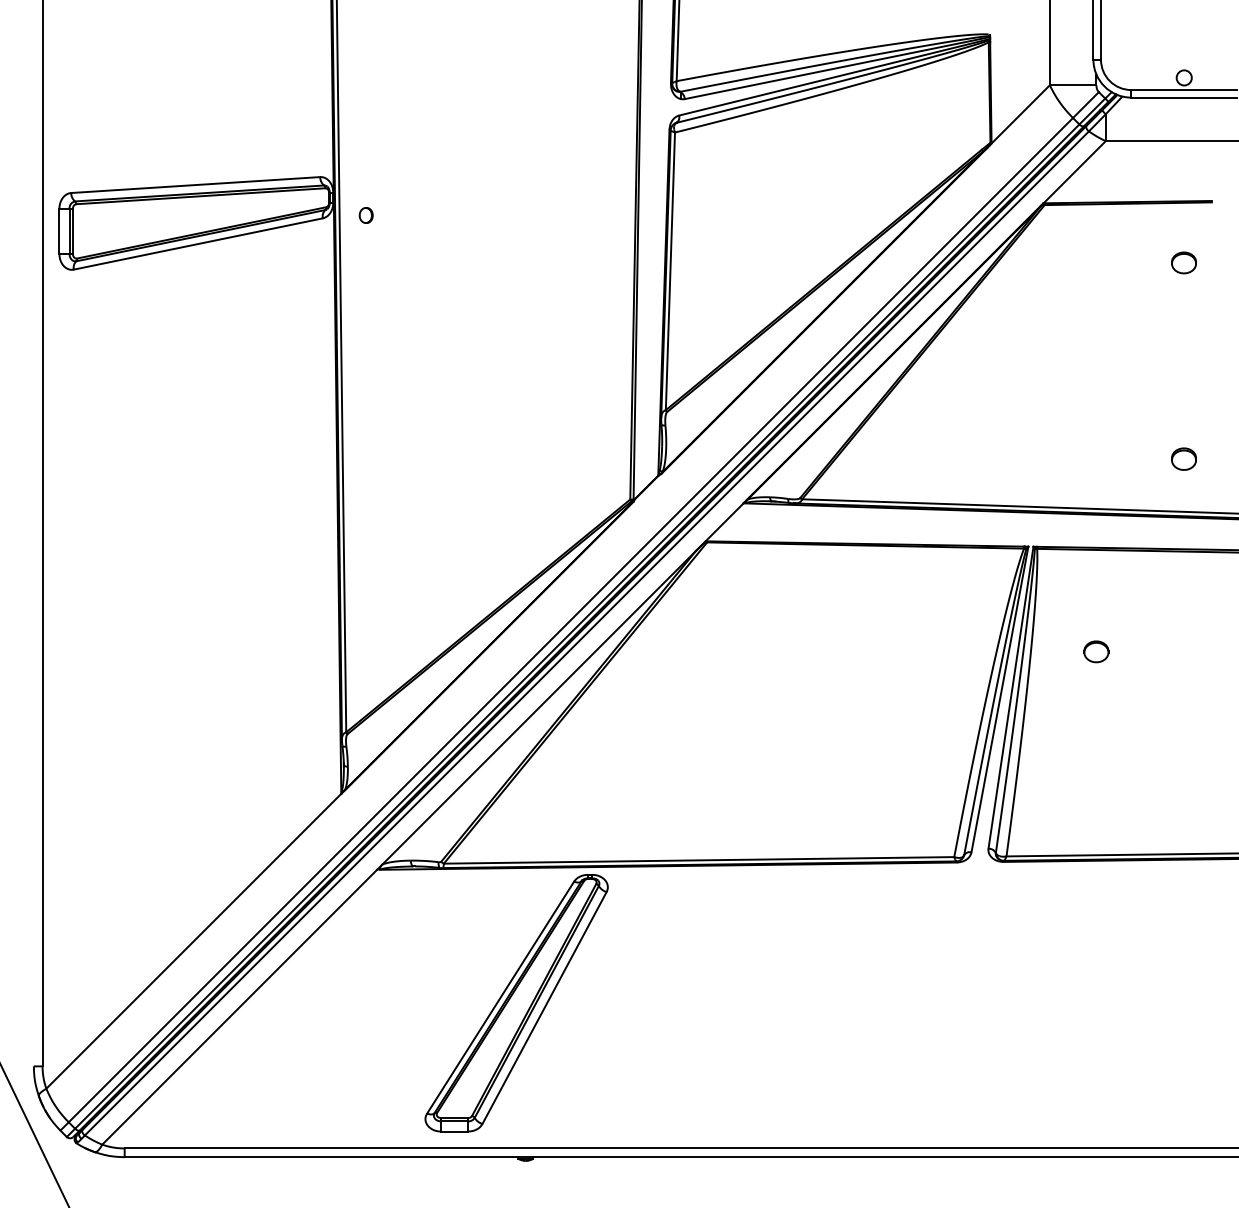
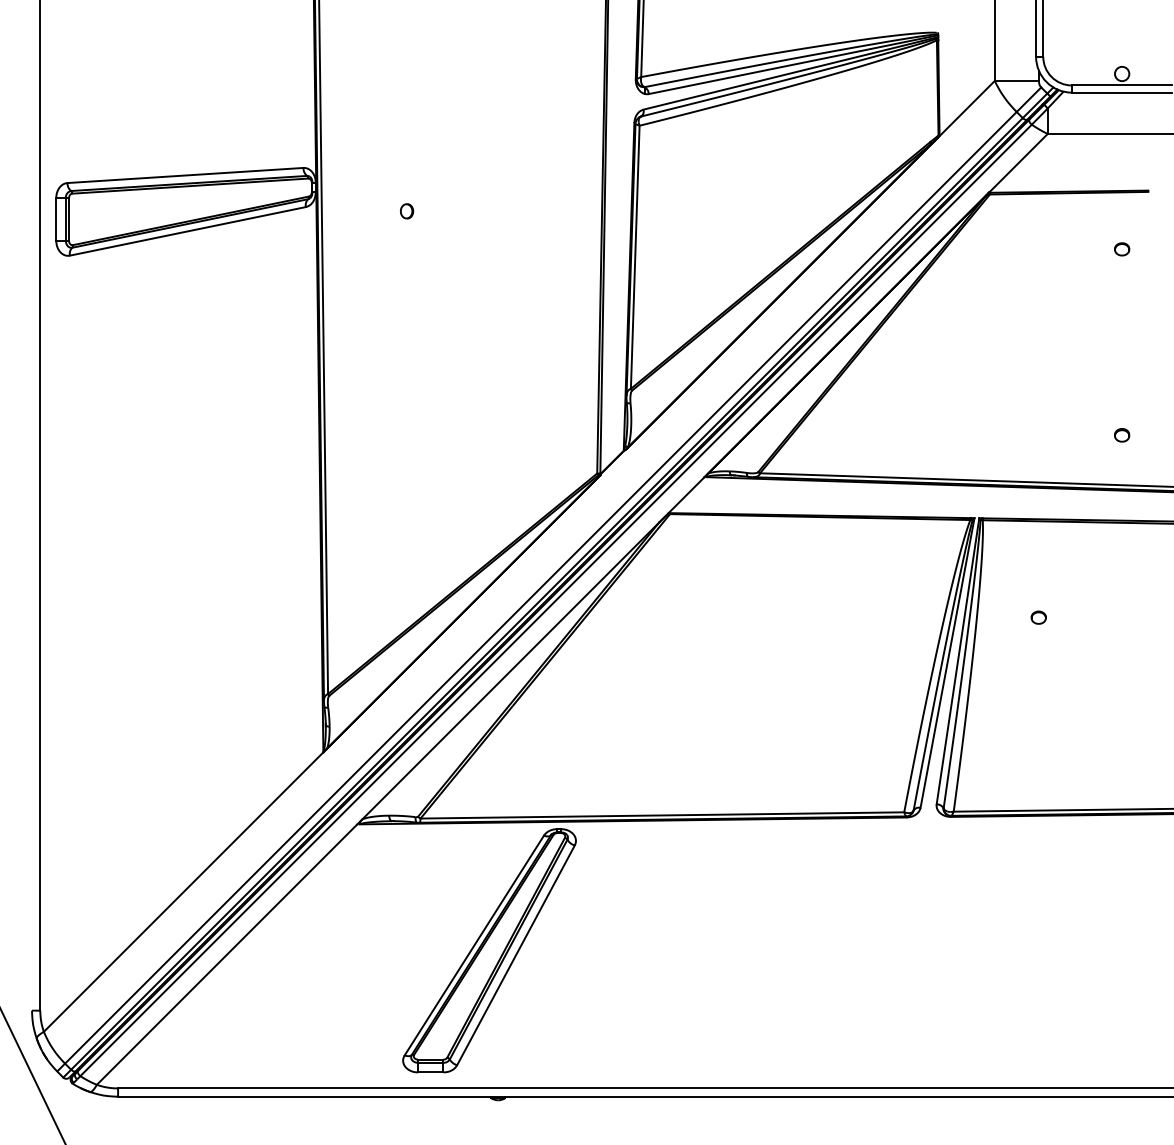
part: (366, 215) -> (407, 211), moved
part: (1184, 263) -> (1122, 249), size x0.62
part: (1184, 459) -> (1122, 435), size x0.62
part: (1095, 651) -> (1038, 617), size x0.62

